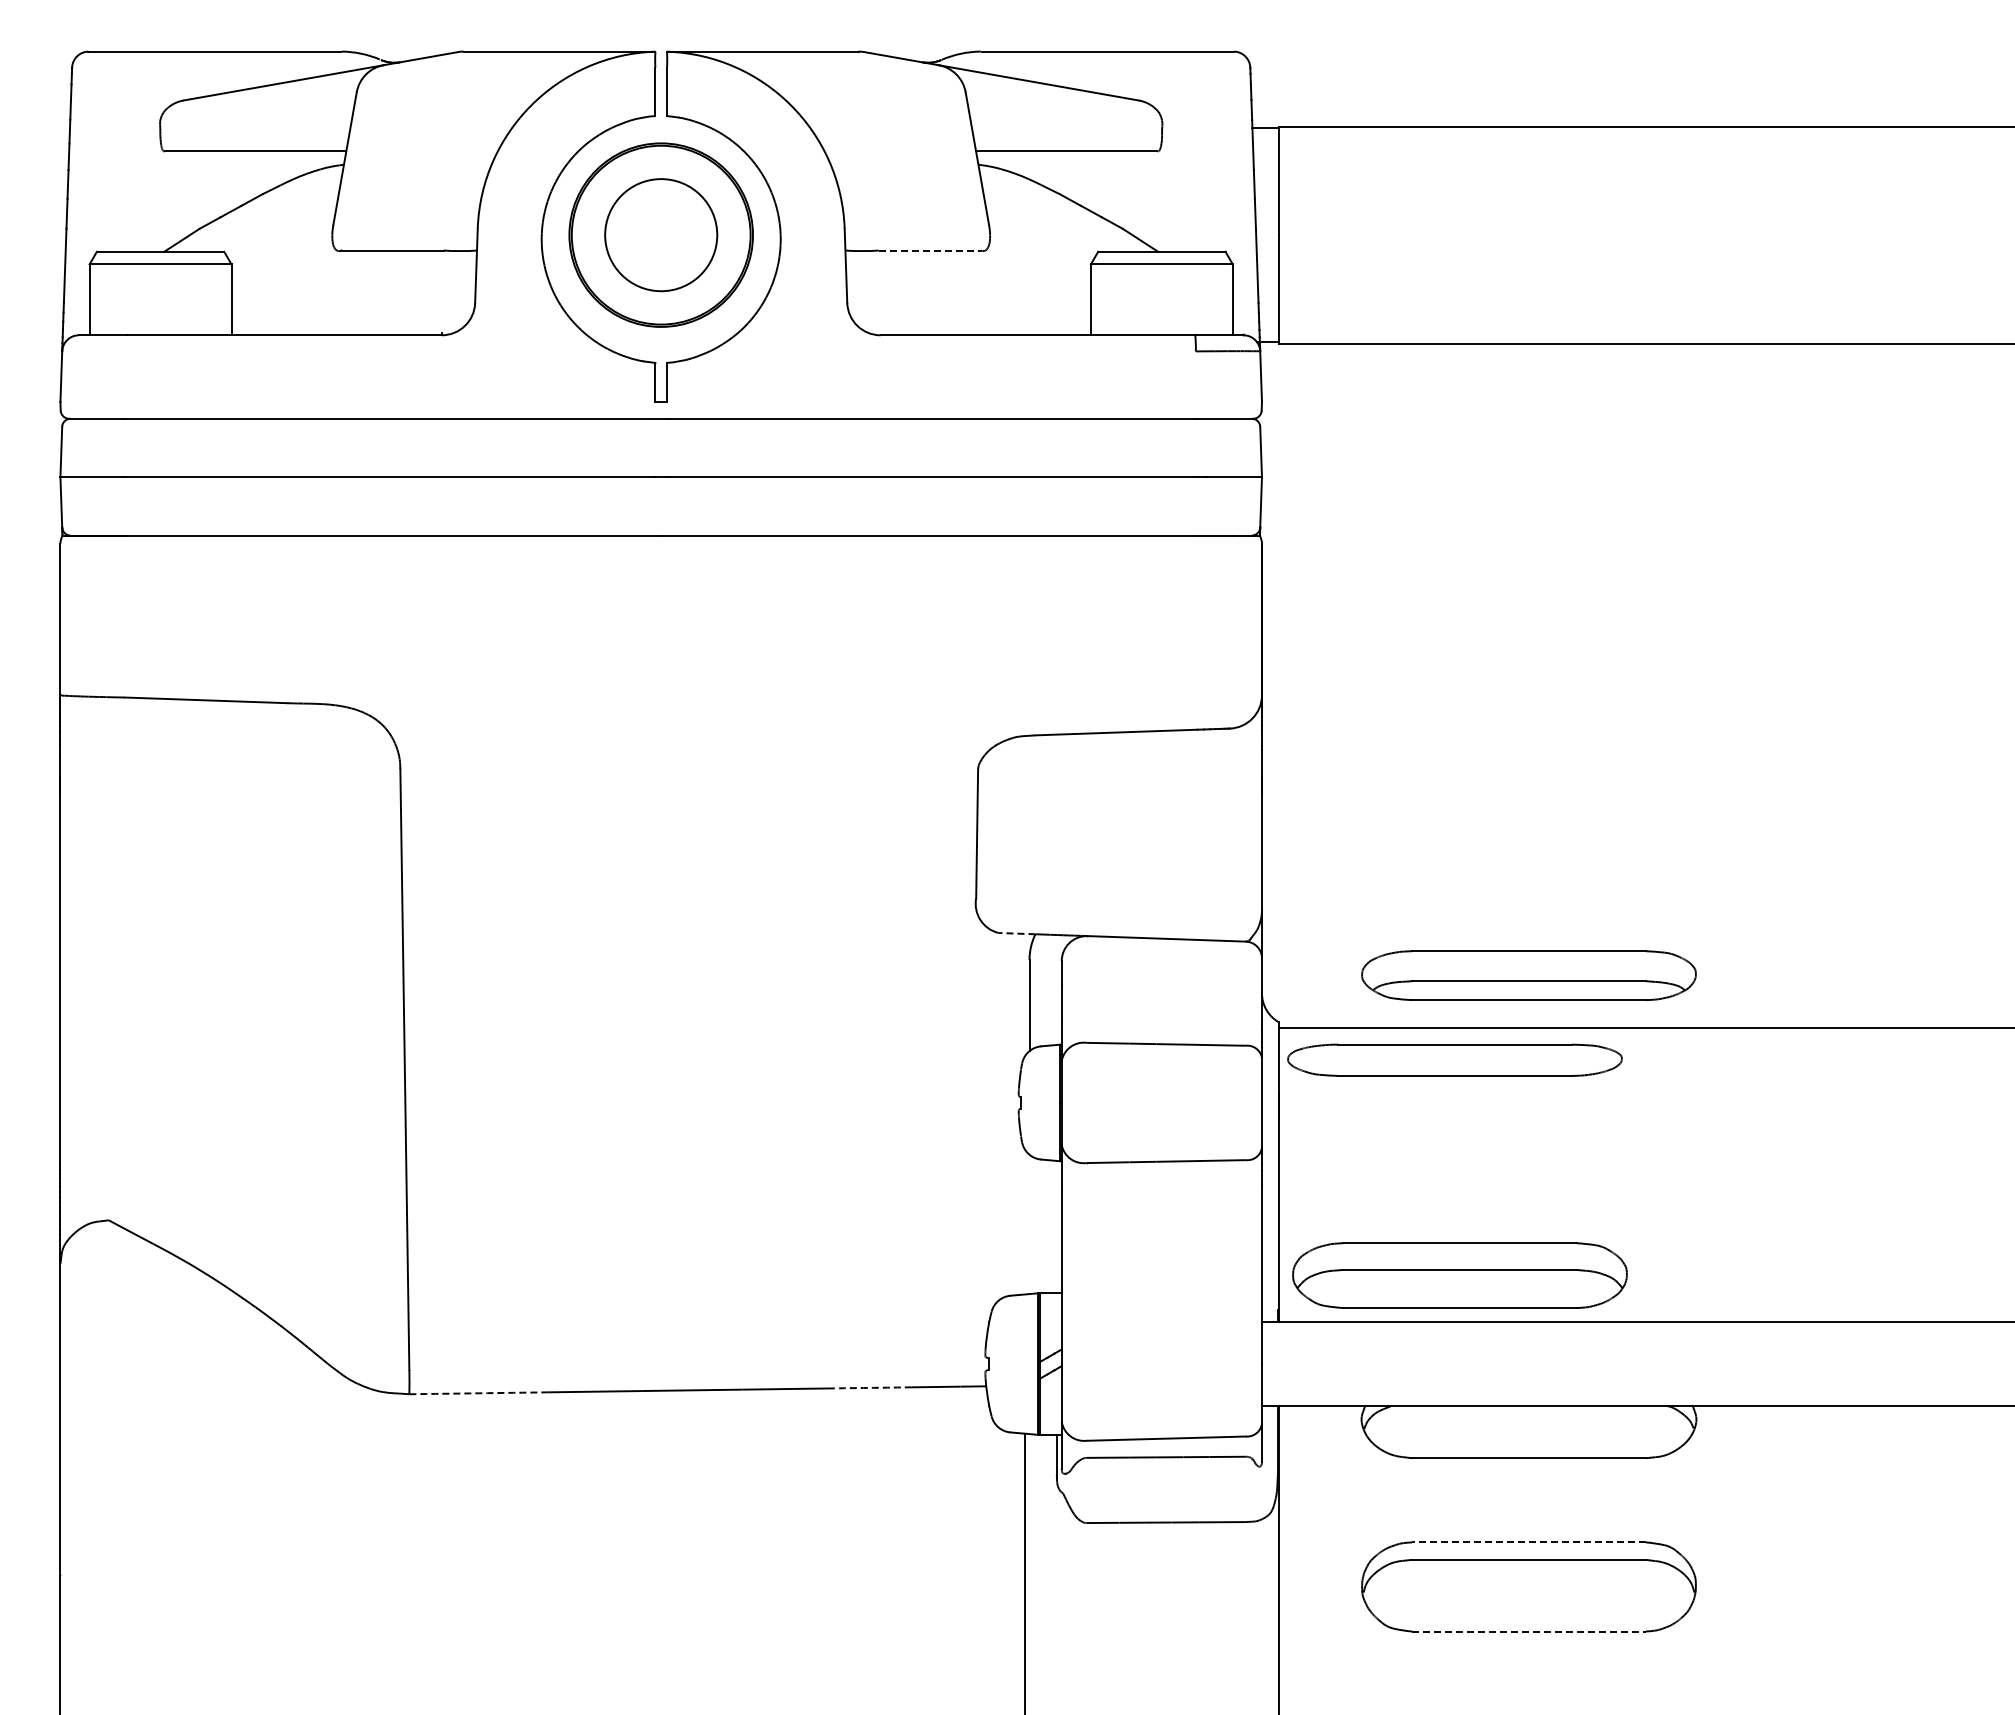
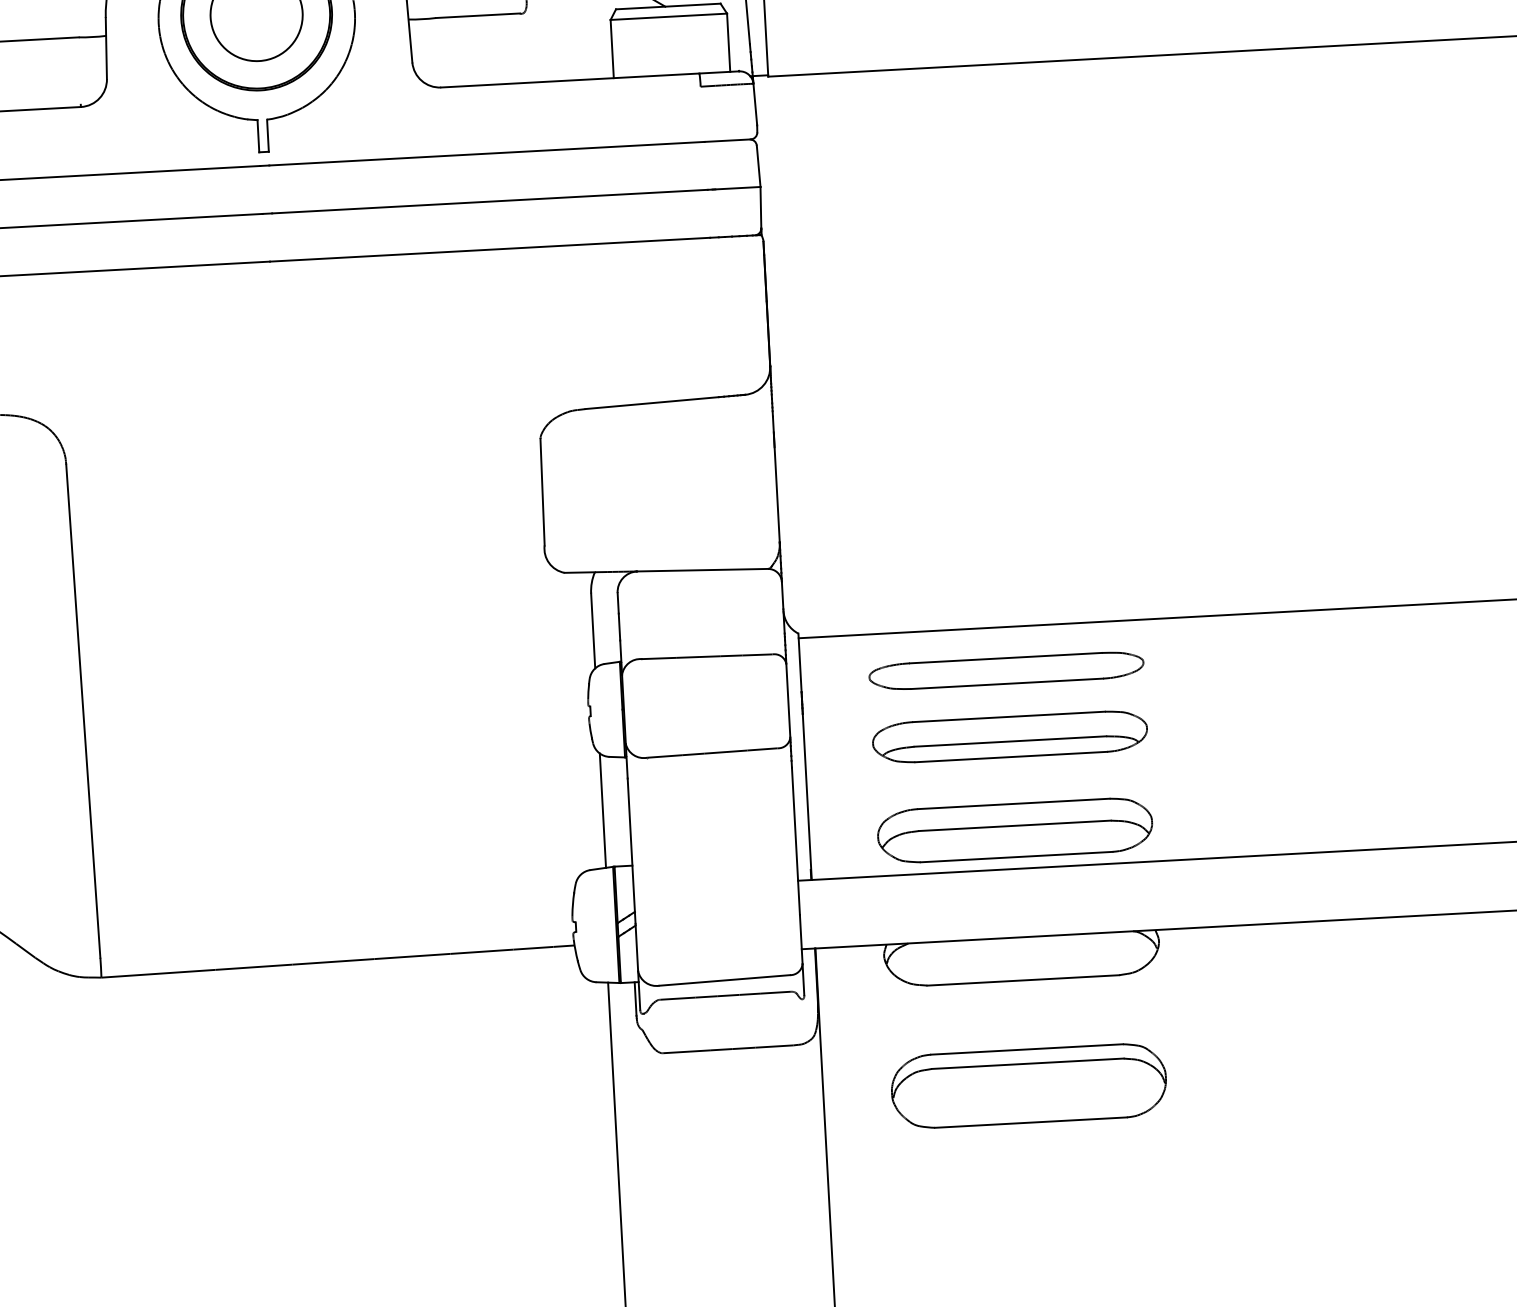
line: (930, 250) -> (478, 15), dashed -> solid
line: (1016, 933) -> (579, 572), dashed -> solid
part: (1528, 975) -> (1009, 736), moved
part: (1454, 1059) -> (1006, 670), moved
line: (1029, 1224) -> (602, 810), added
part: (1459, 1275) -> (1014, 830), moved
arc: (873, 1387) -> (482, 951), dashed -> solid
arc: (478, 1393) -> (158, 973), dashed -> solid
line: (1529, 1542) -> (1027, 1049), dashed -> solid
line: (1529, 1631) -> (1031, 1122), dashed -> solid

